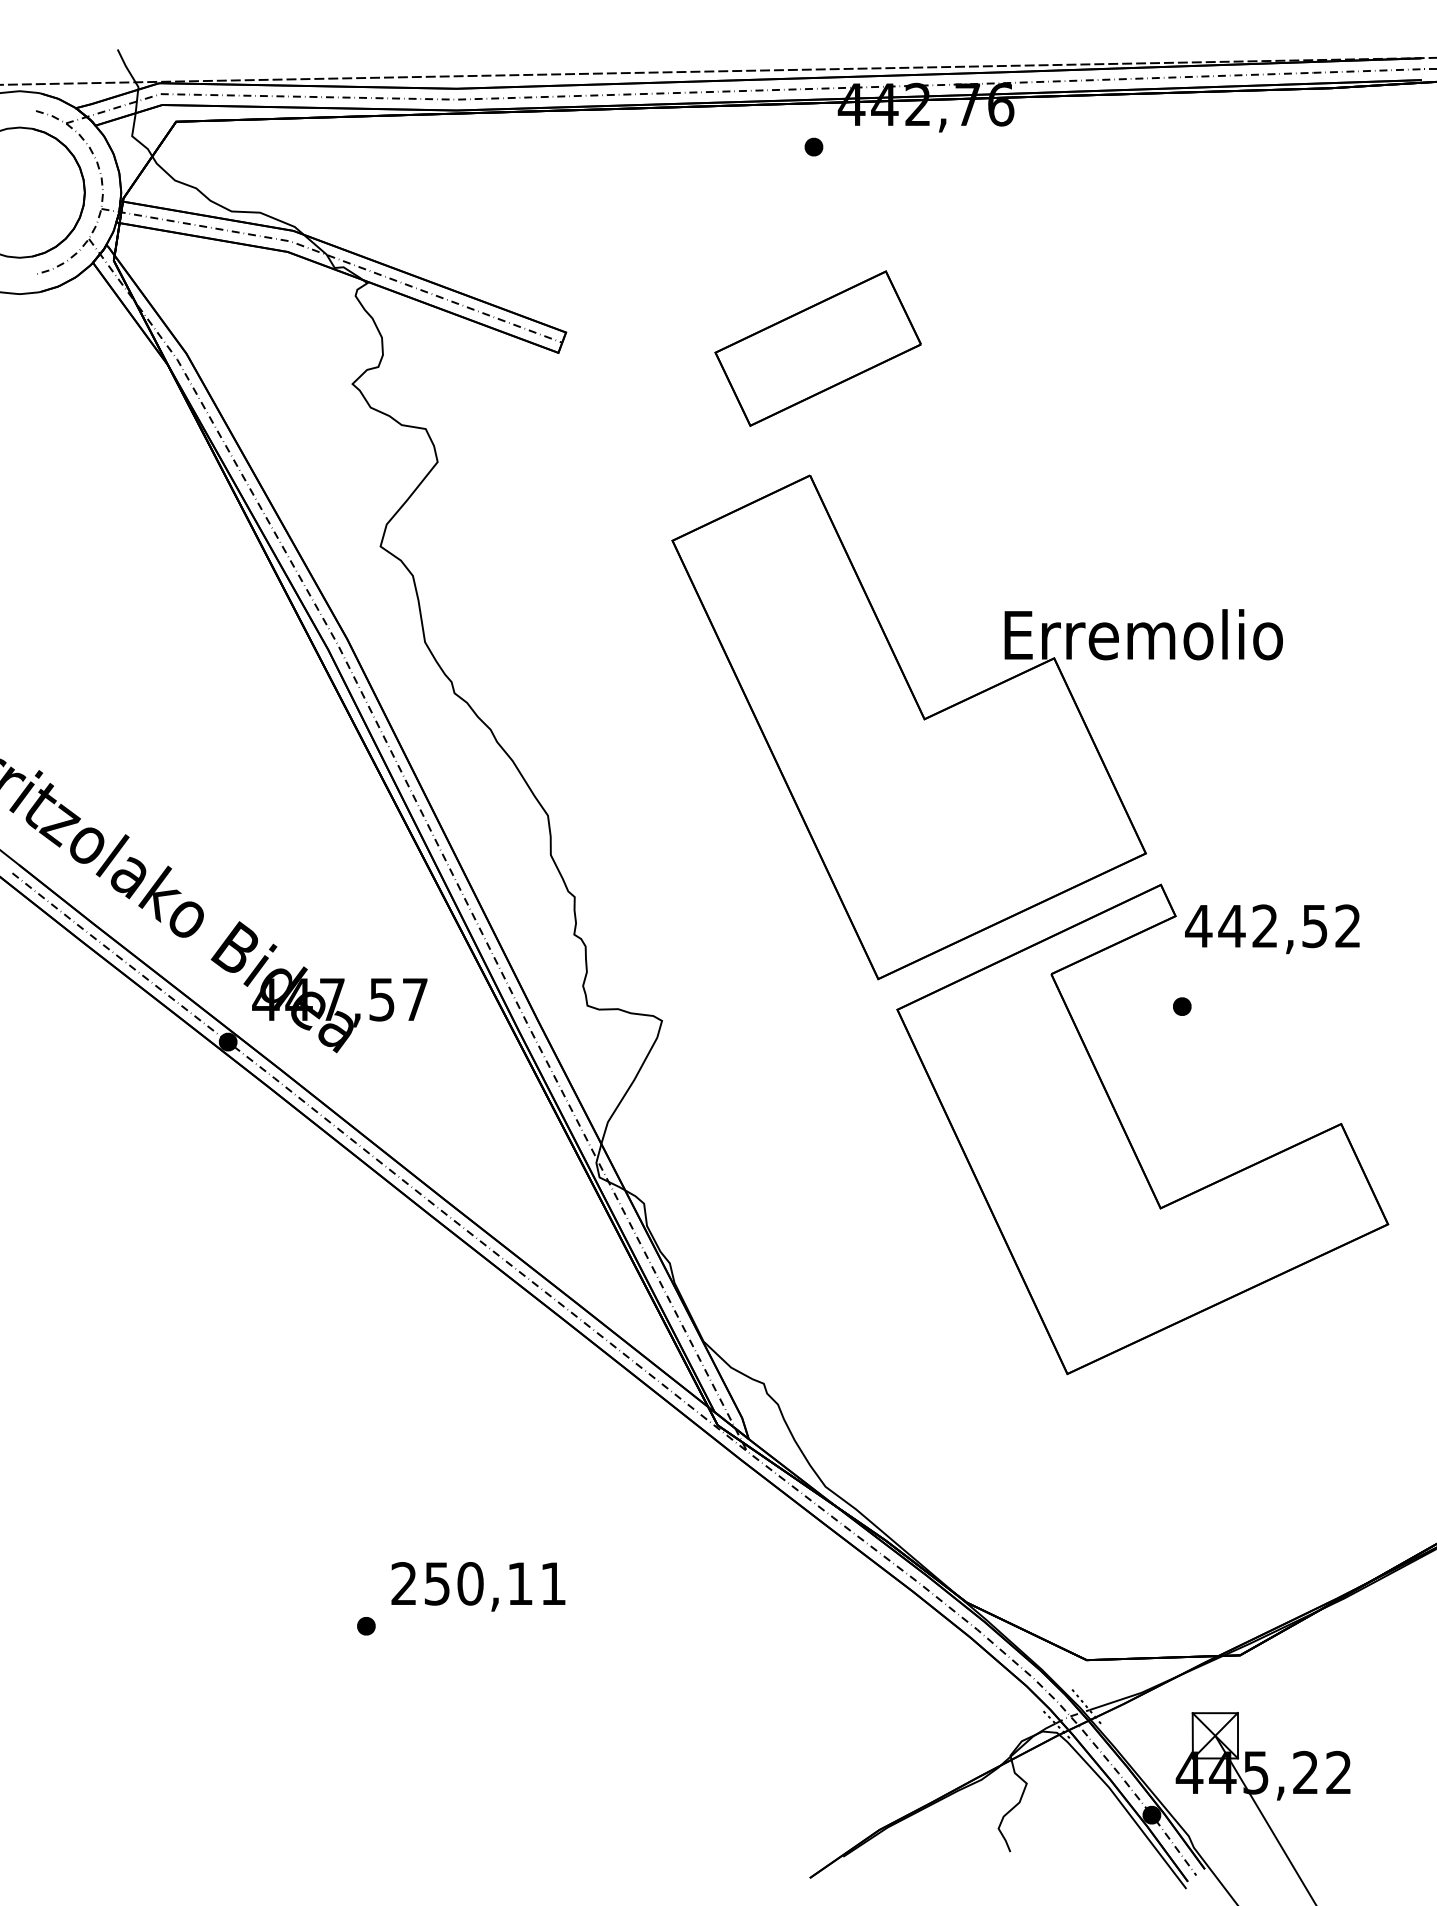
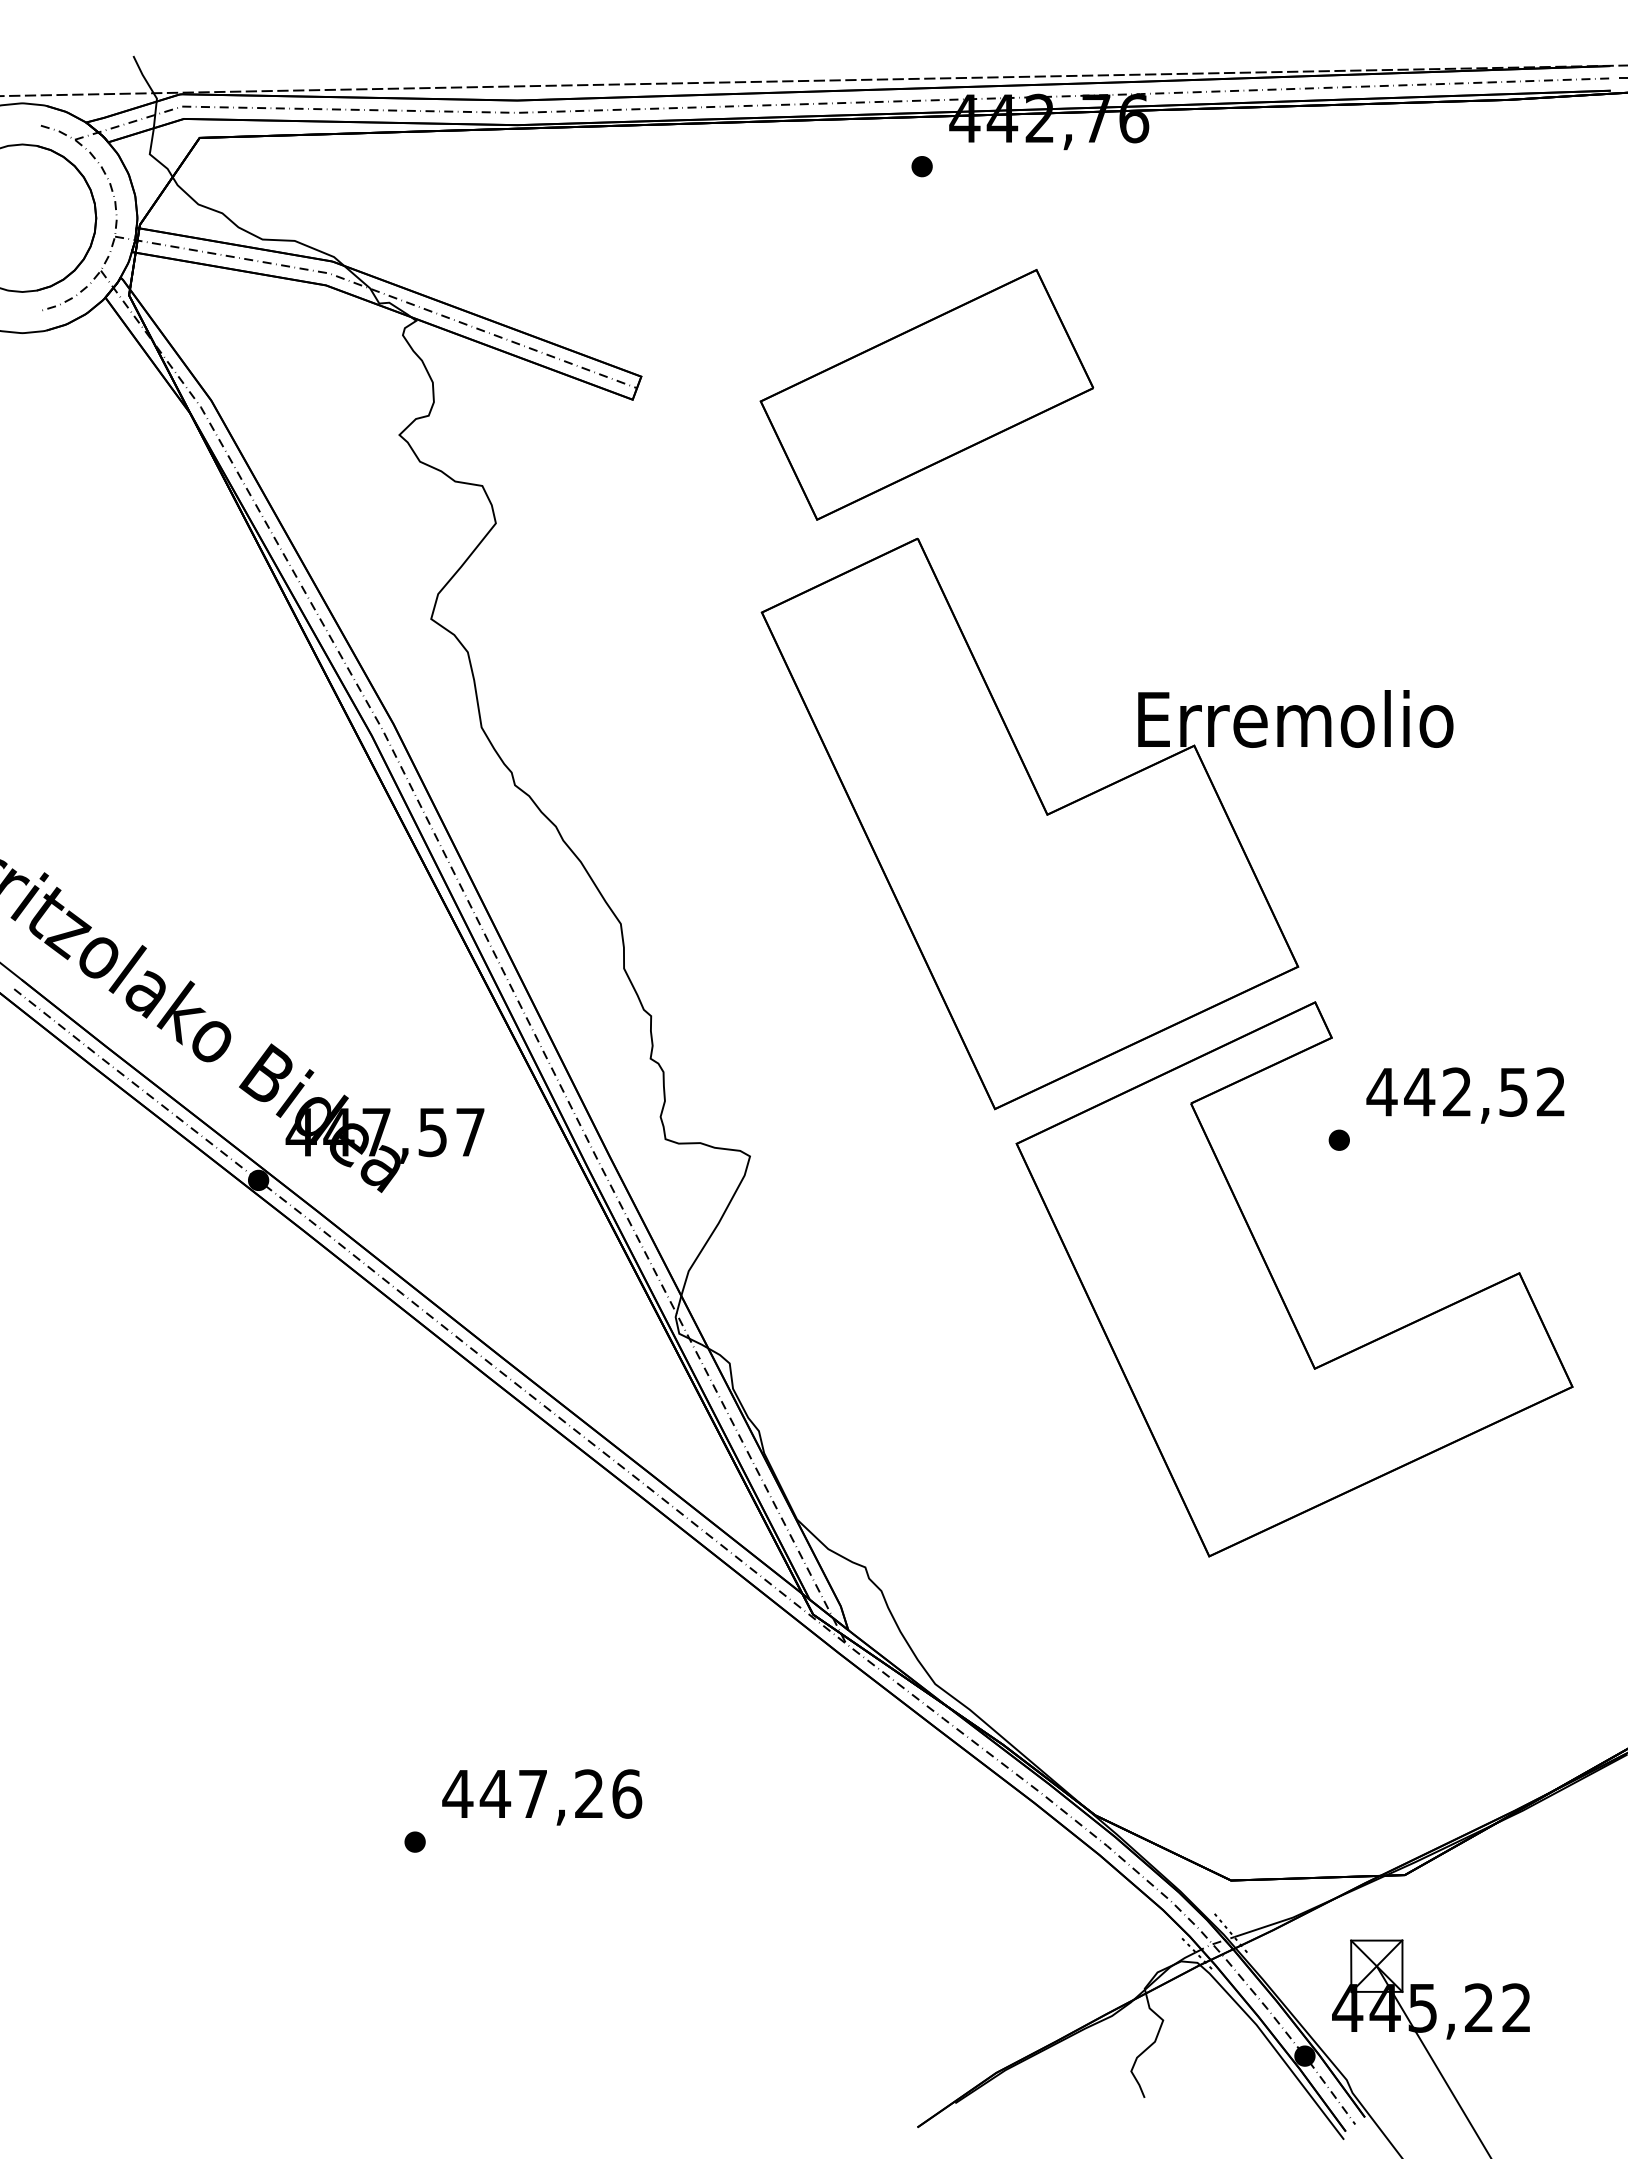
part: (817, 348) -> (926, 394), size x1.43
text: (1272, 929) -> (1465, 1095), moved
text: (478, 1583) -> (542, 1793), 250,11 -> 447,26

